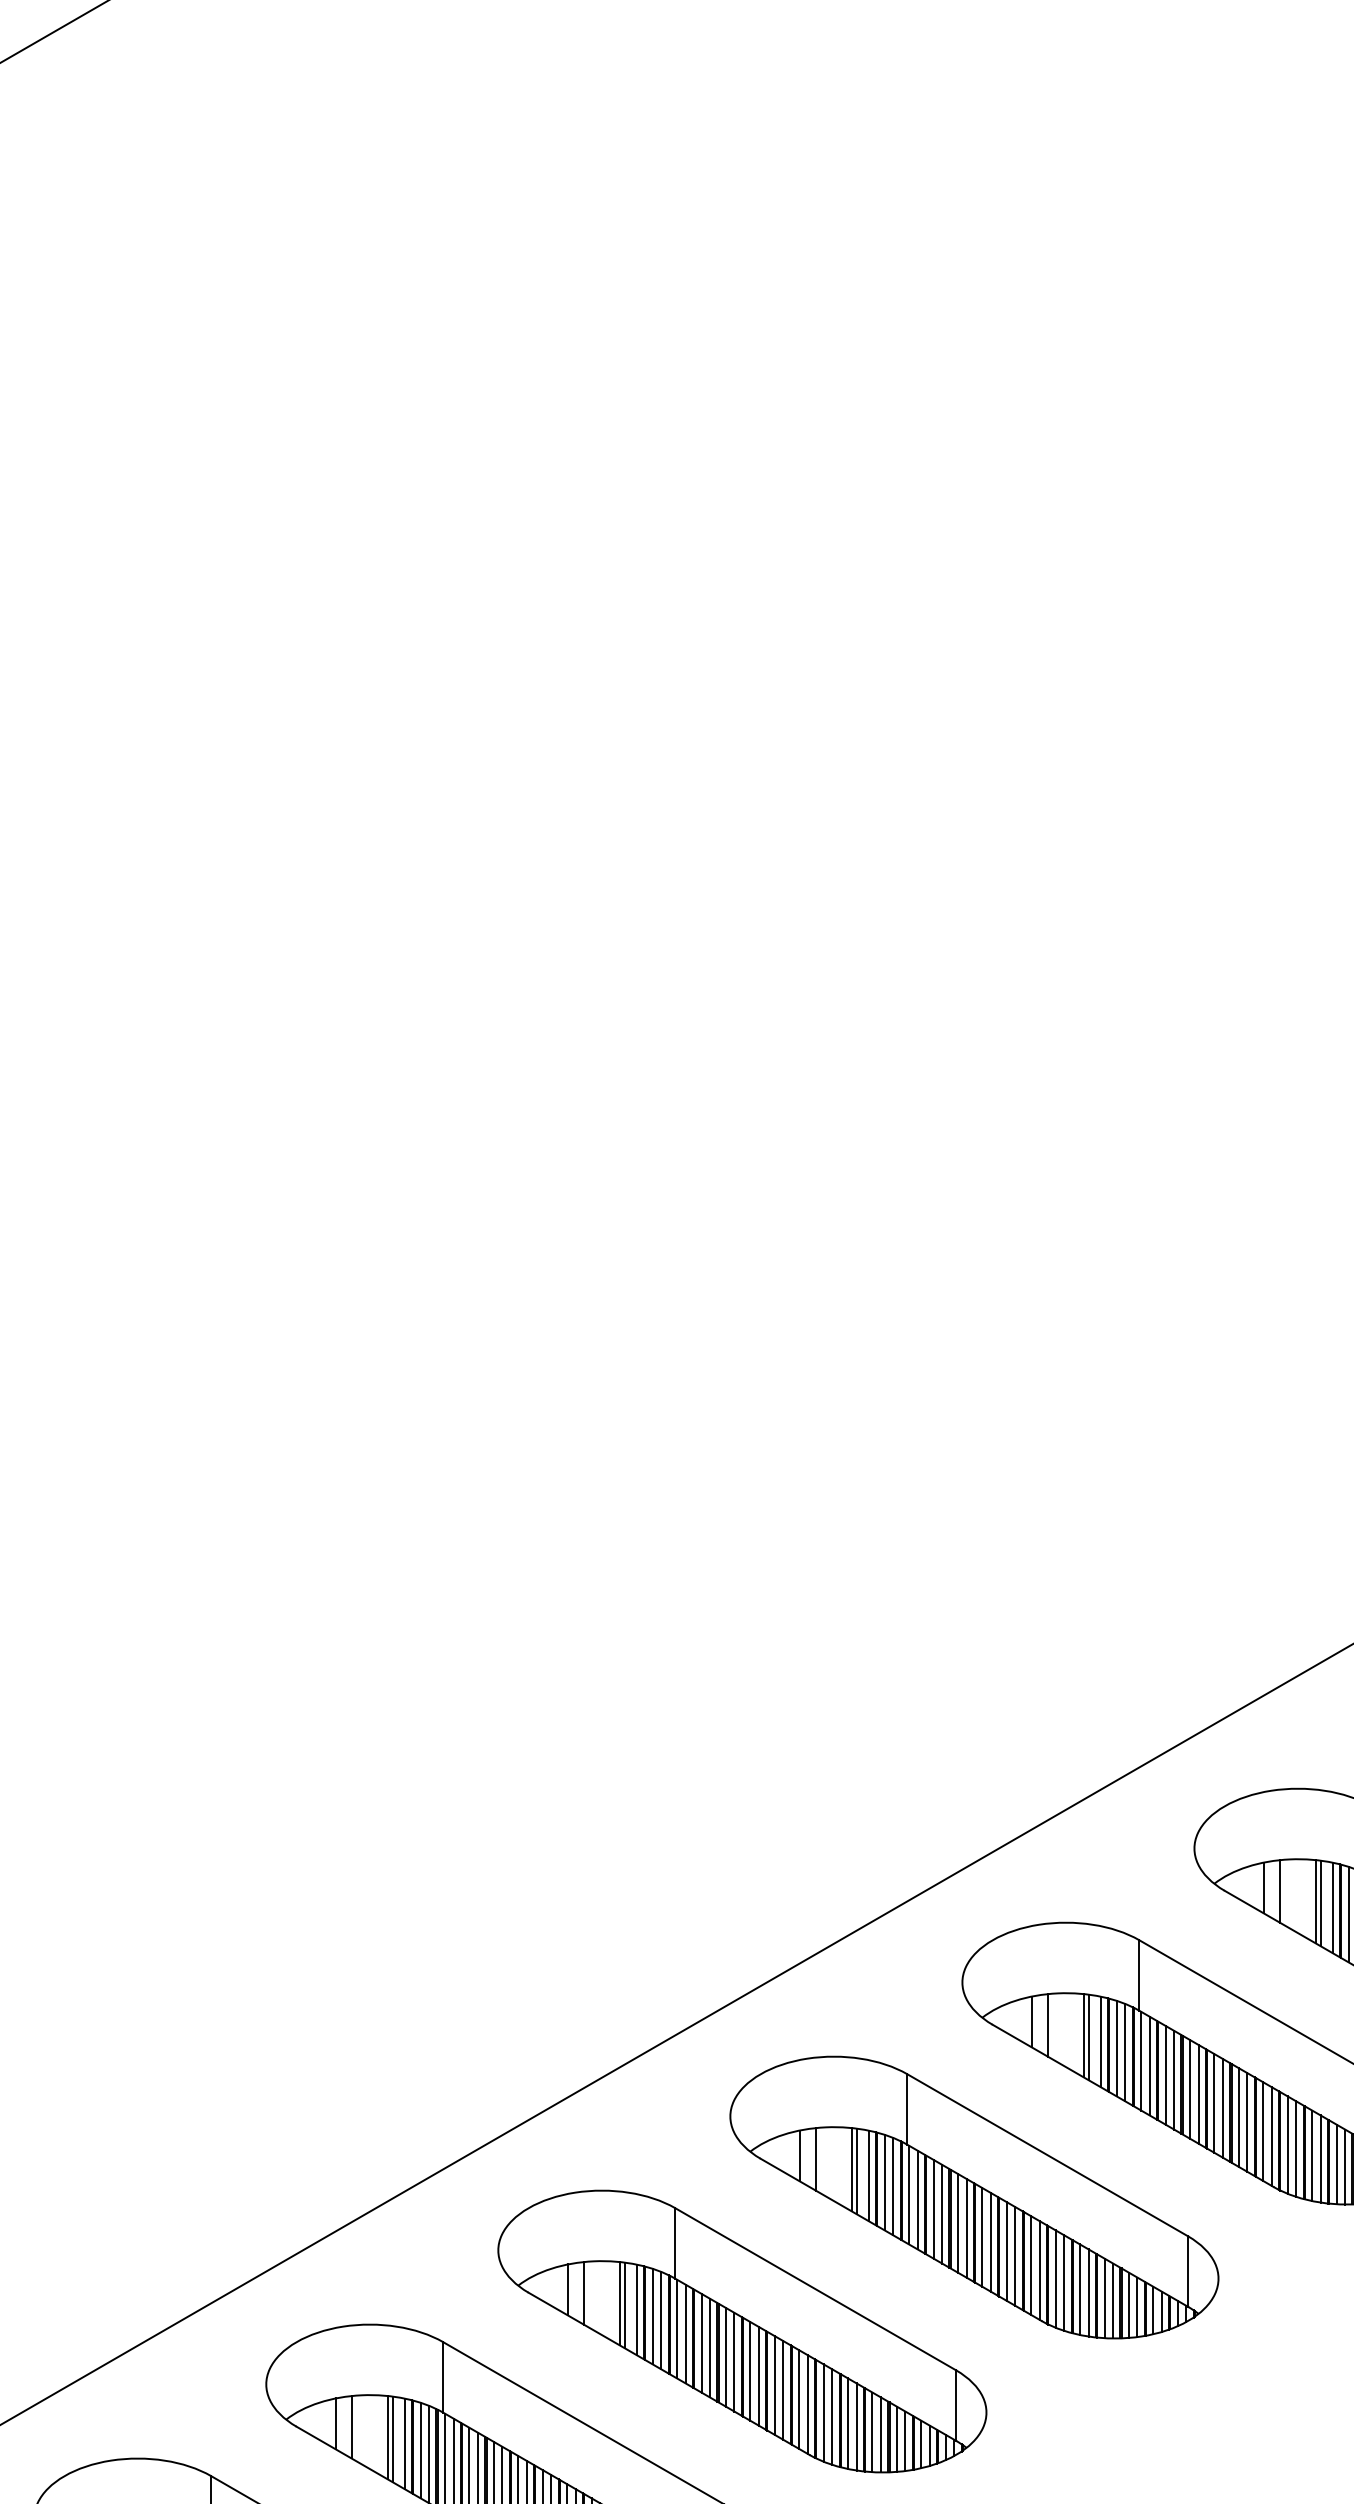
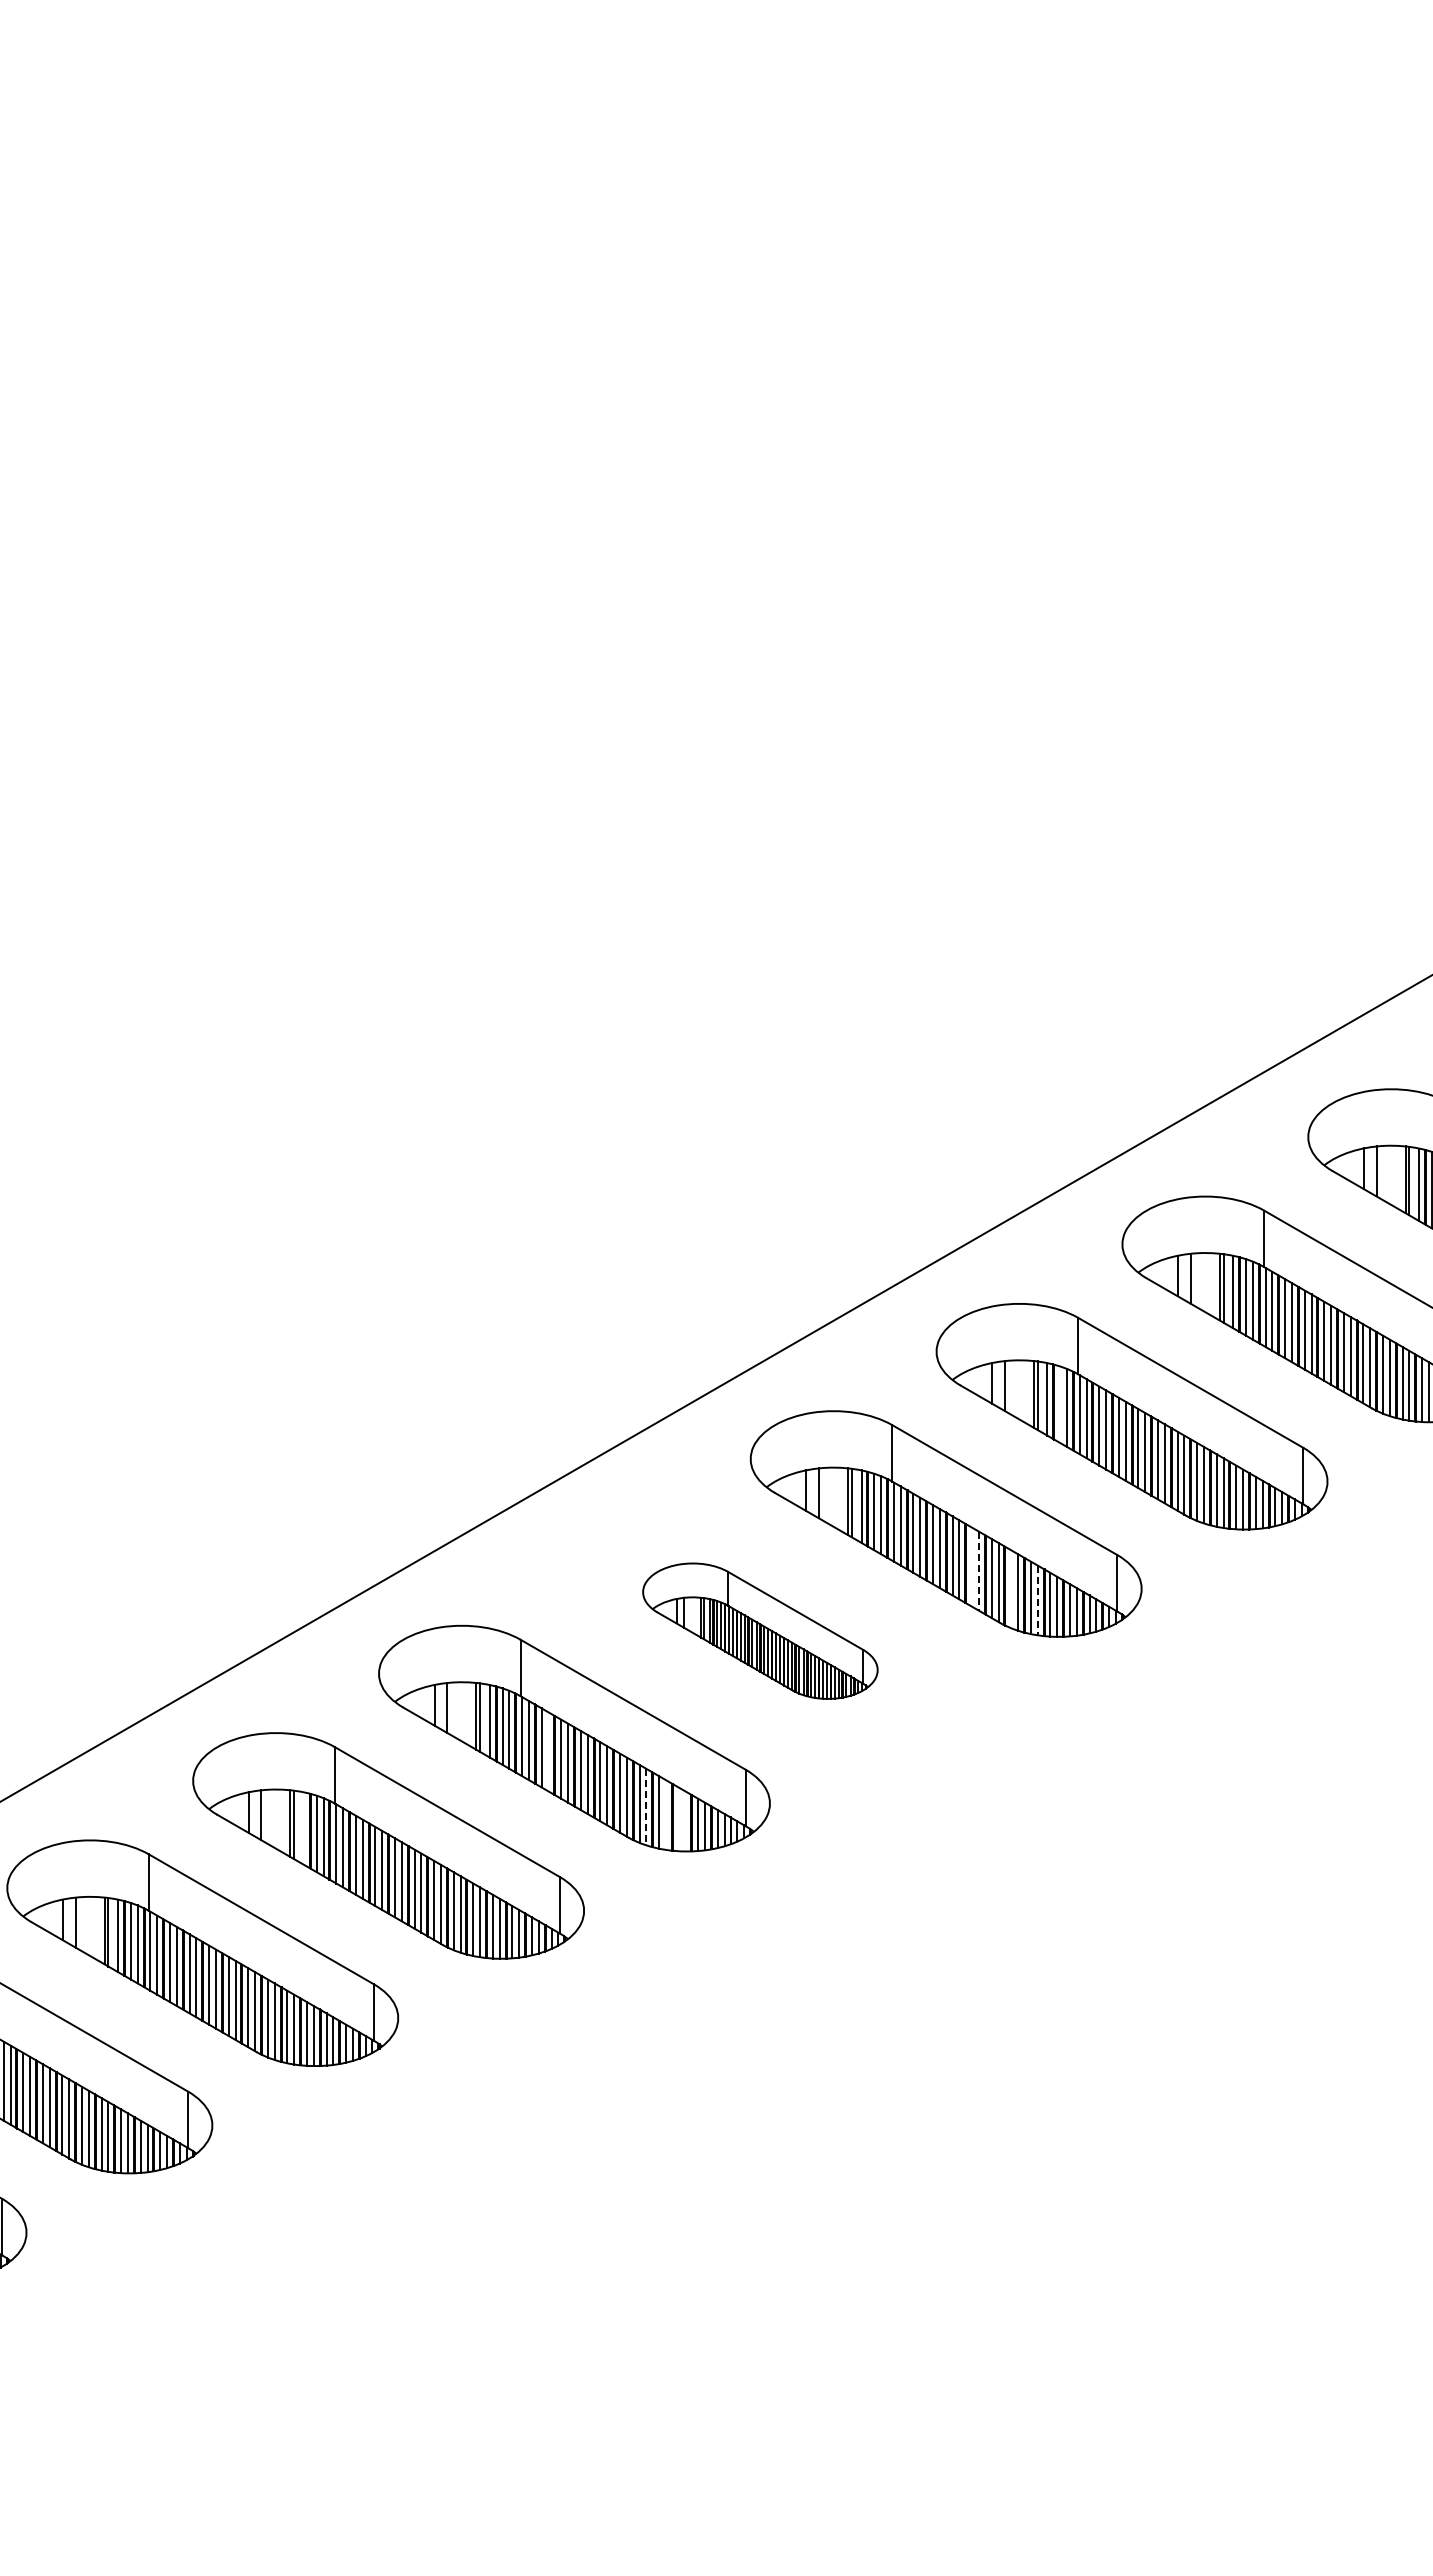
line: (1349, 1914) -> (1060, 1404), removed
line: (1239, 2116) -> (972, 1566), removed
line: (1246, 2122) -> (978, 1571), solid -> dashed
line: (1288, 2145) -> (1011, 1589), removed
line: (1320, 2159) -> (1037, 1600), solid -> dashed
part: (974, 2196) -> (760, 1630), size x0.6
line: (709, 2347) -> (548, 1751), removed
line: (832, 2417) -> (646, 1807), solid -> dashed
line: (856, 2426) -> (665, 1814), removed
line: (872, 2432) -> (678, 1819), removed
line: (881, 2435) -> (685, 1821), removed
line: (405, 2443) -> (304, 1828), removed

